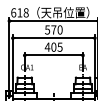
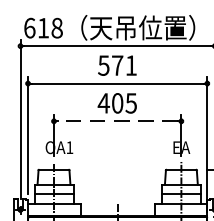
text: (59, 29) -> (129, 64), 570 -> 571
line: (53, 55) -> (116, 121), solid -> dashed

